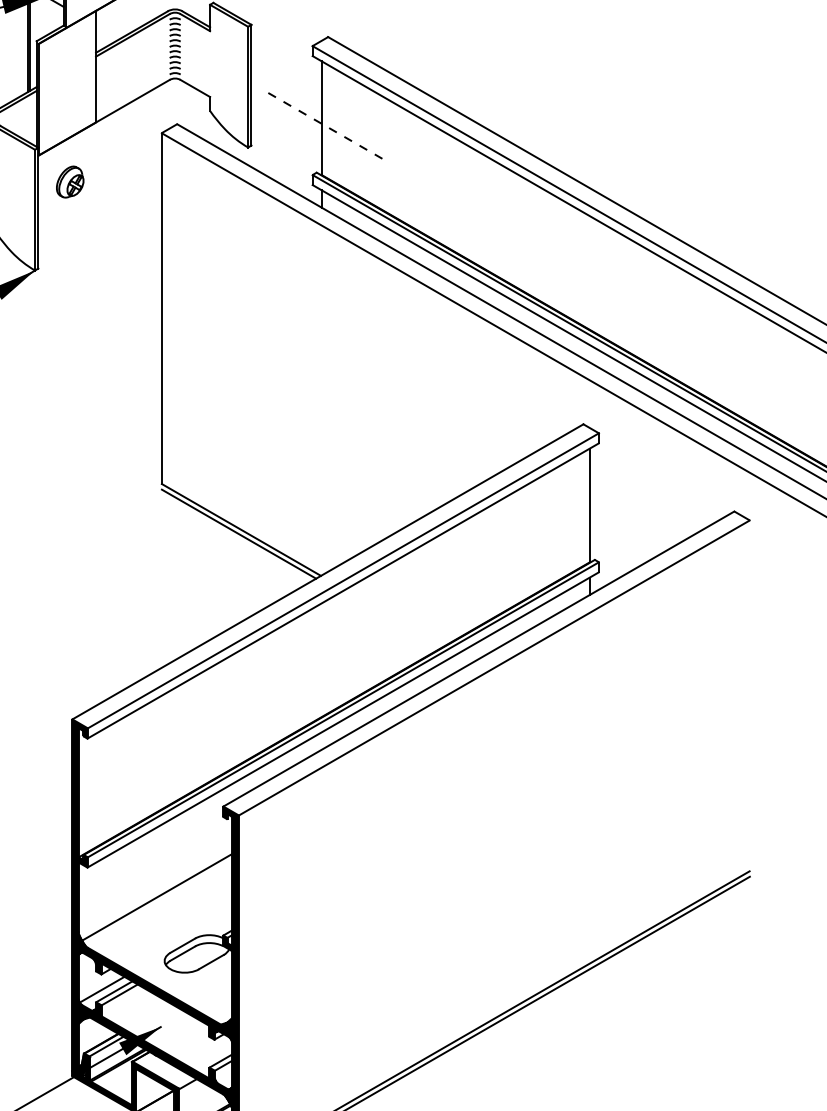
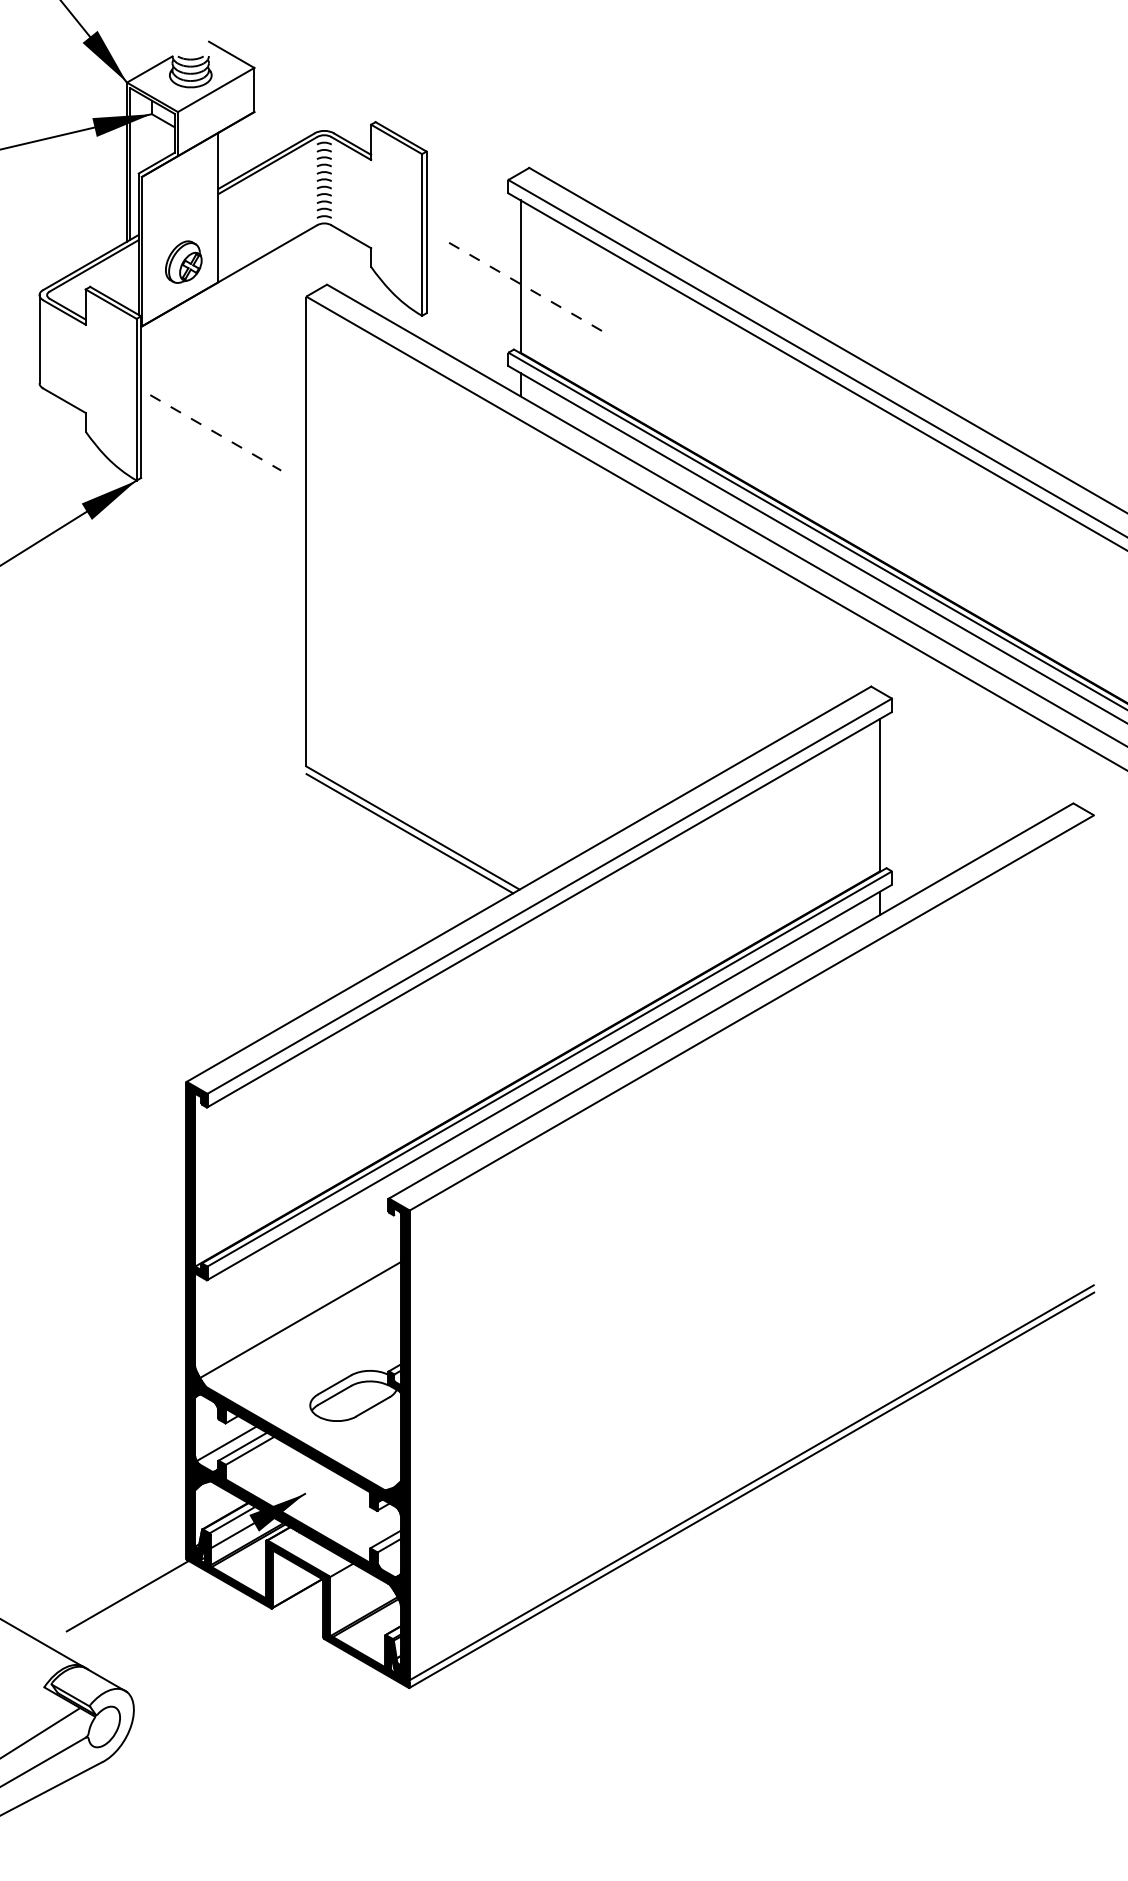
part: (70, 181) -> (183, 261), moved
line: (93, 234) -> (215, 432), added

